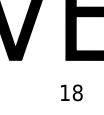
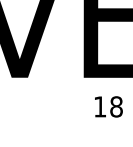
text: (71, 92) -> (108, 106), moved

